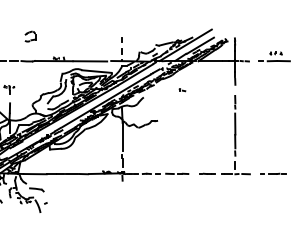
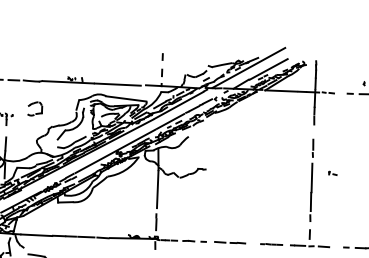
part: (30, 36) -> (35, 108), moved
part: (182, 90) -> (332, 173), moved

